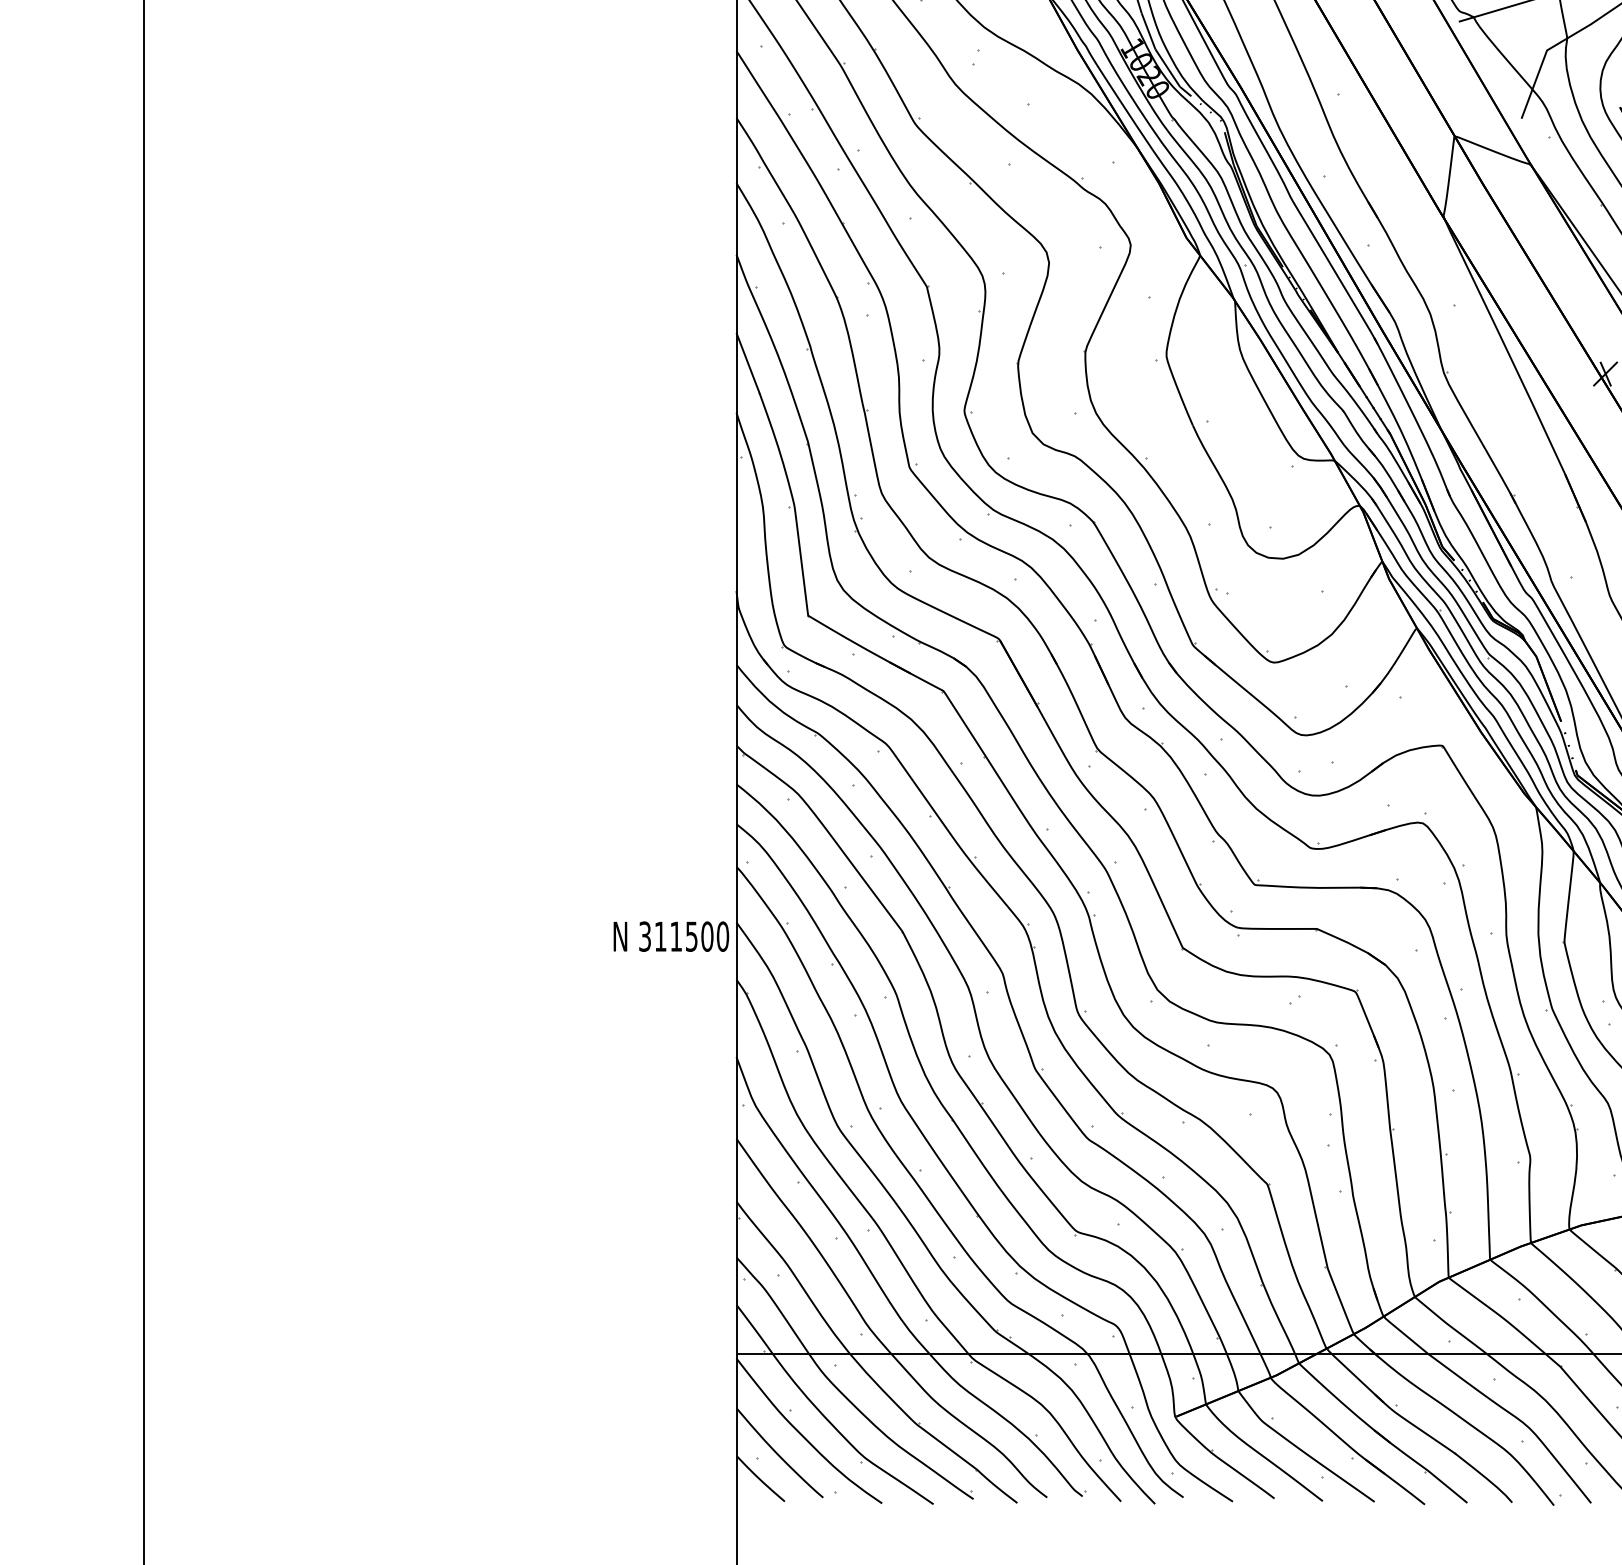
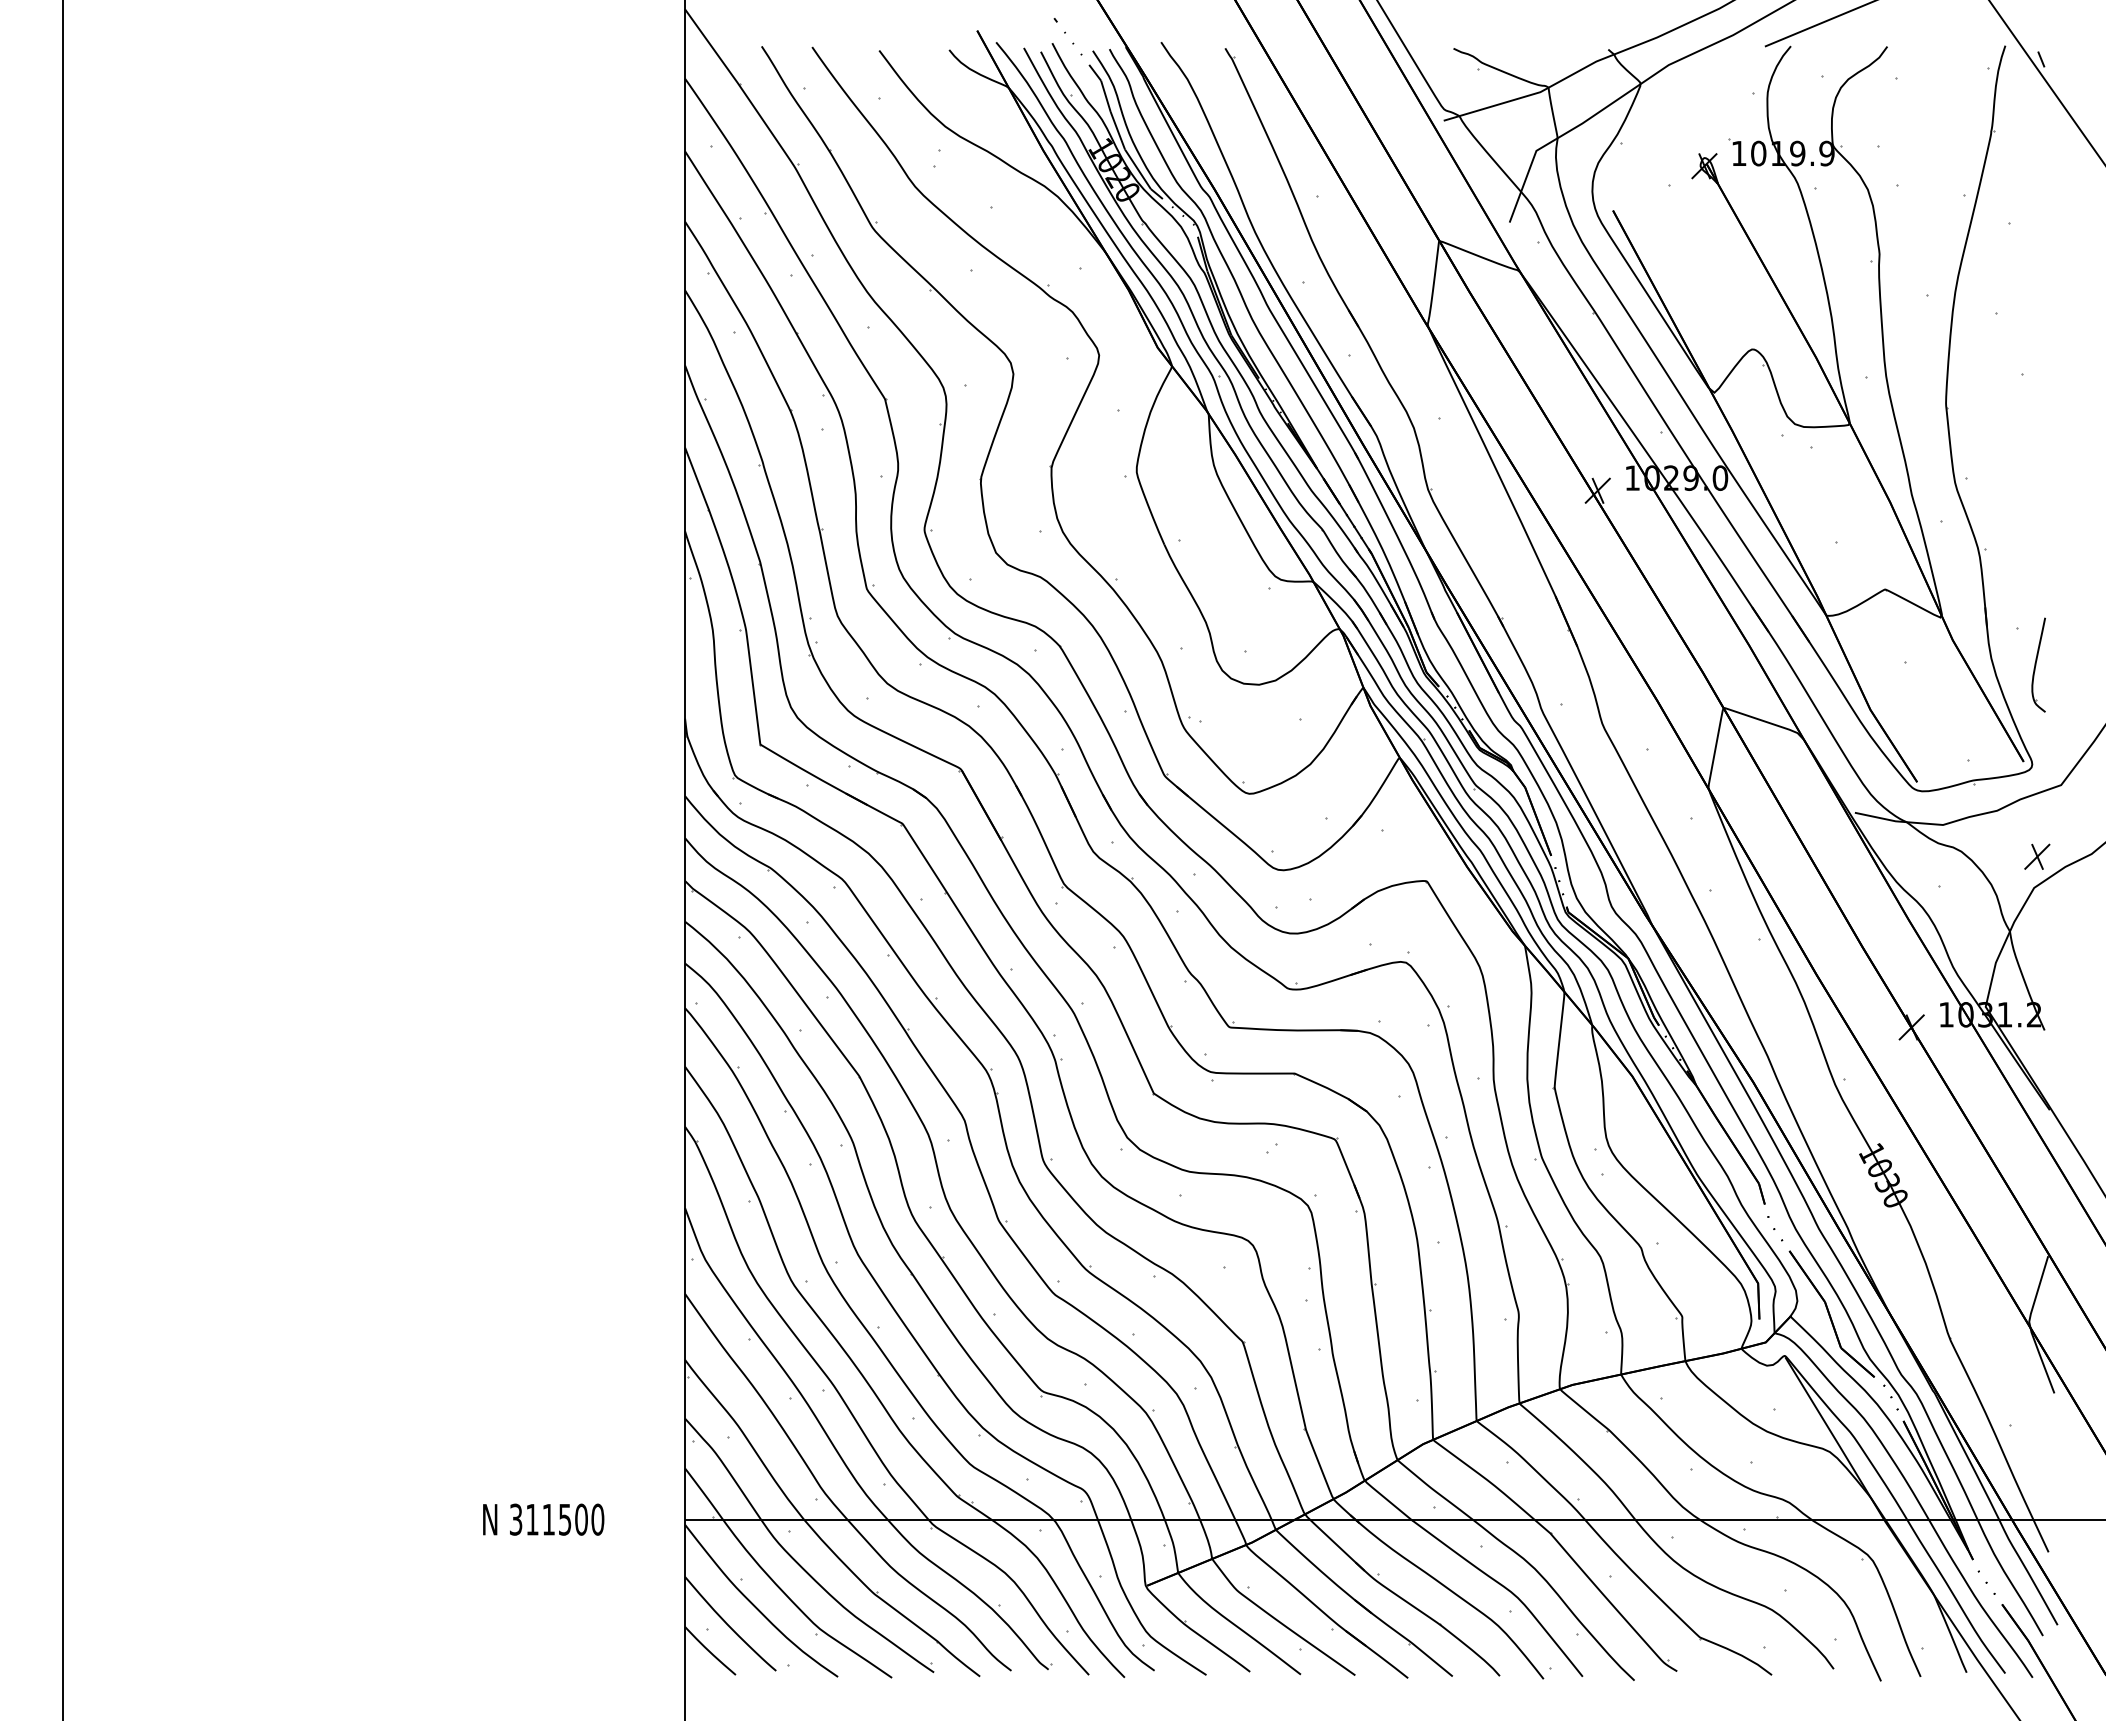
text: (671, 936) -> (543, 1519), moved

